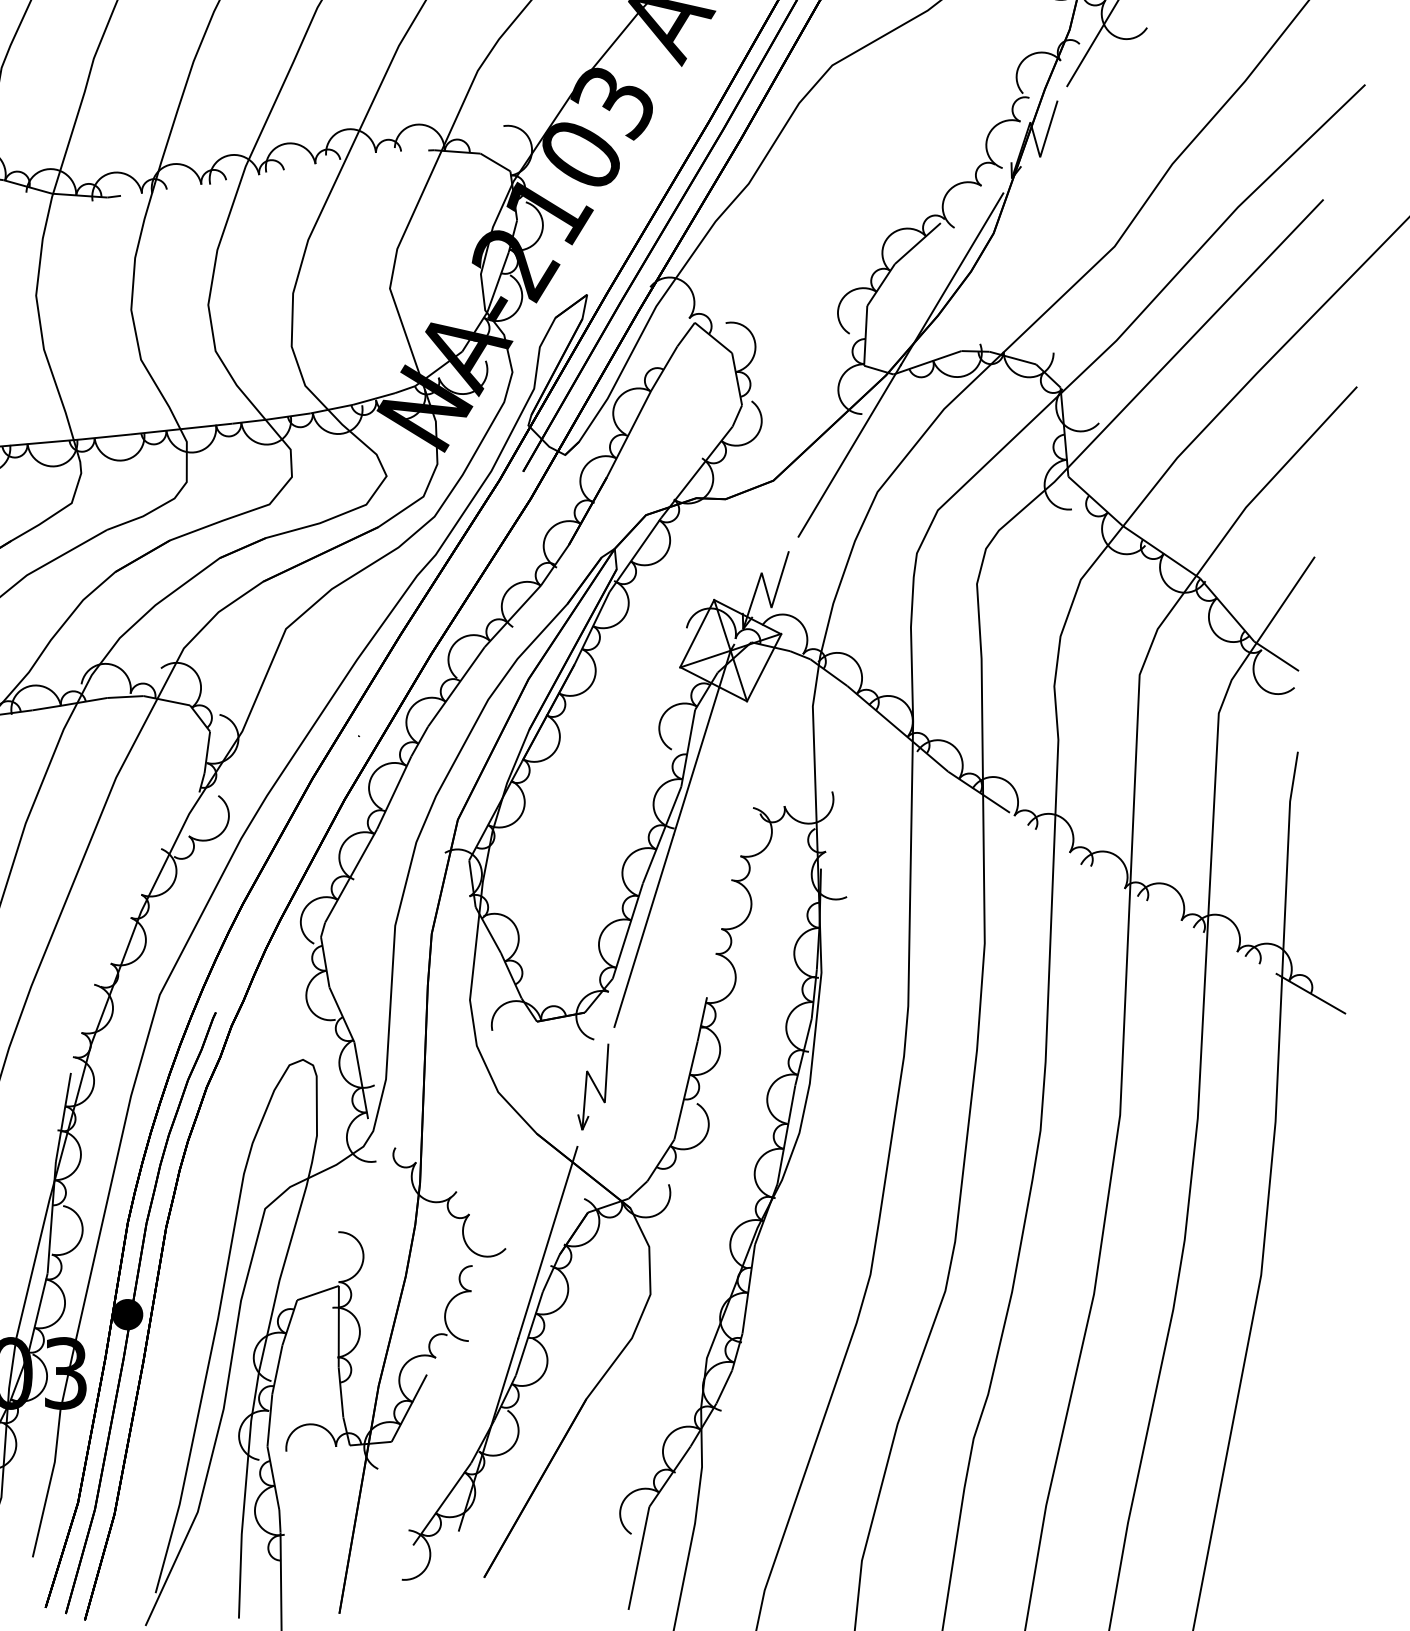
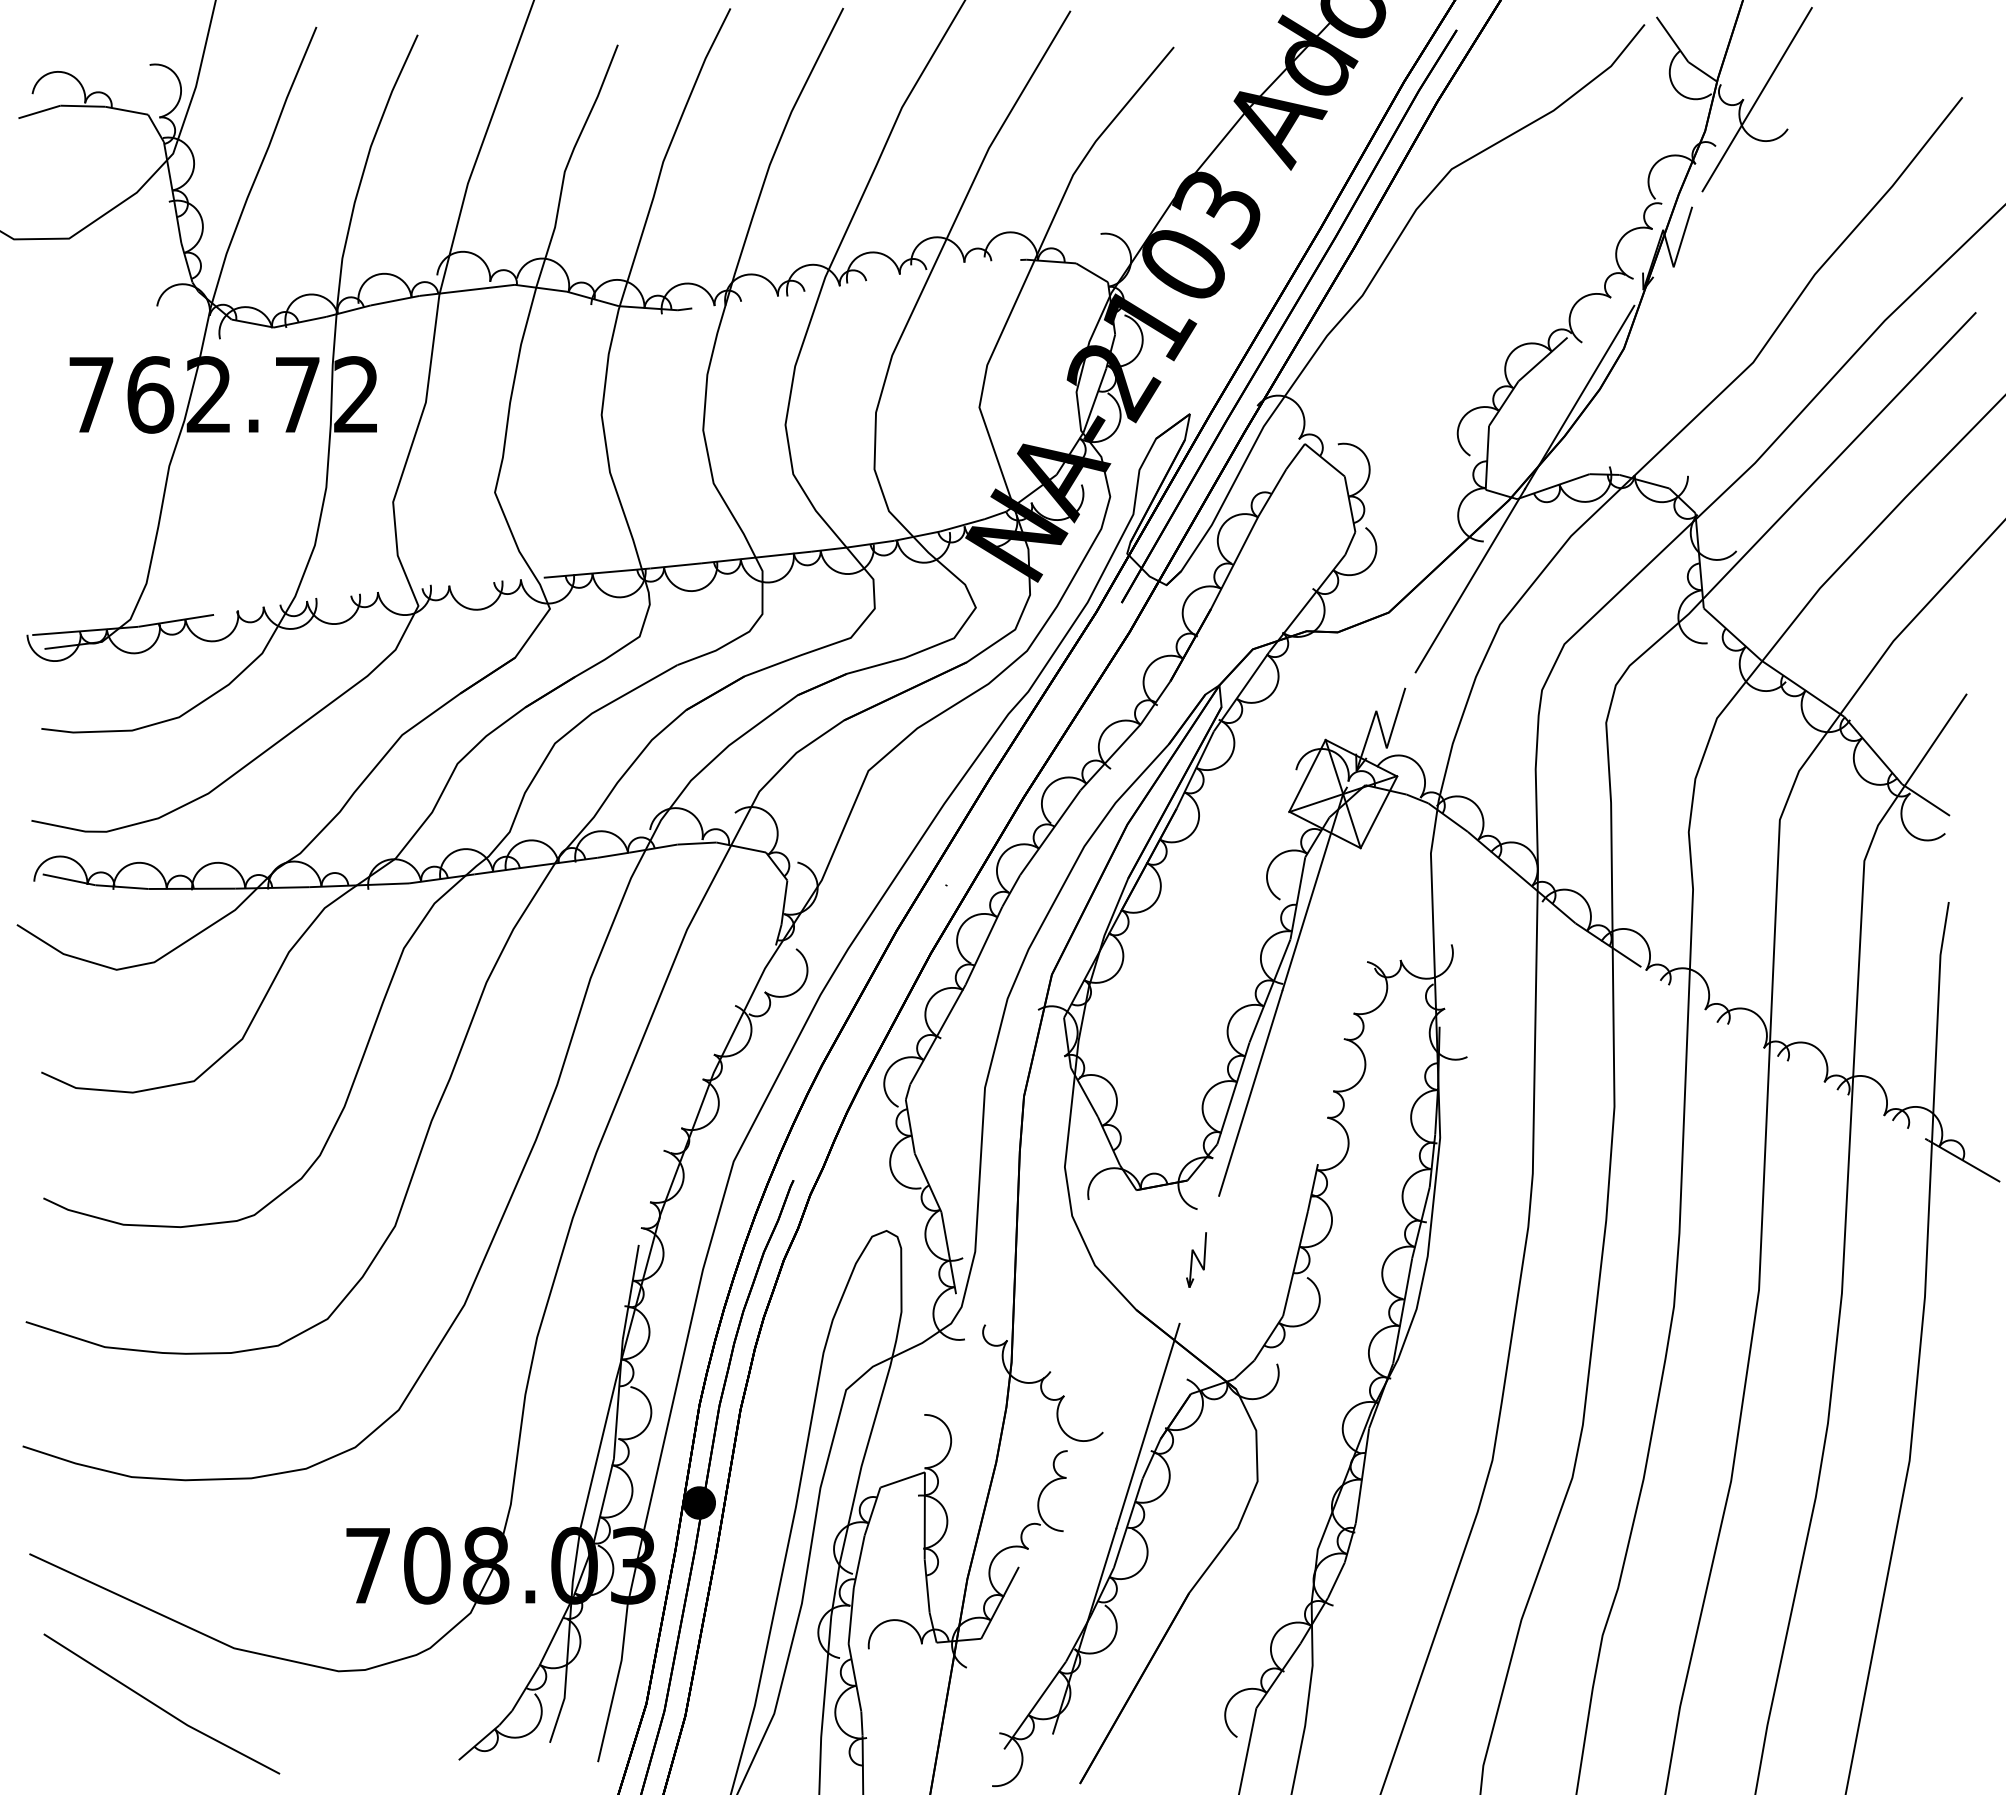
part: (593, 1086) -> (1196, 1259), size x0.6

